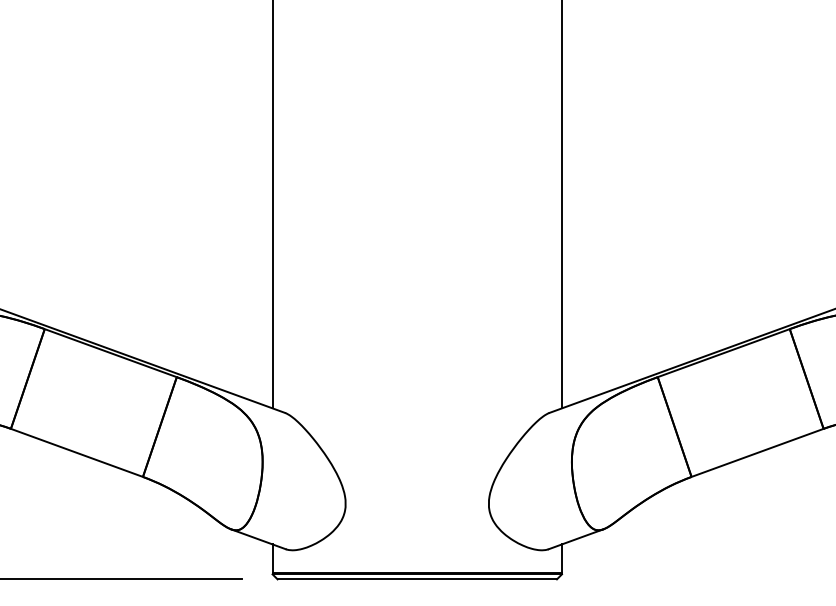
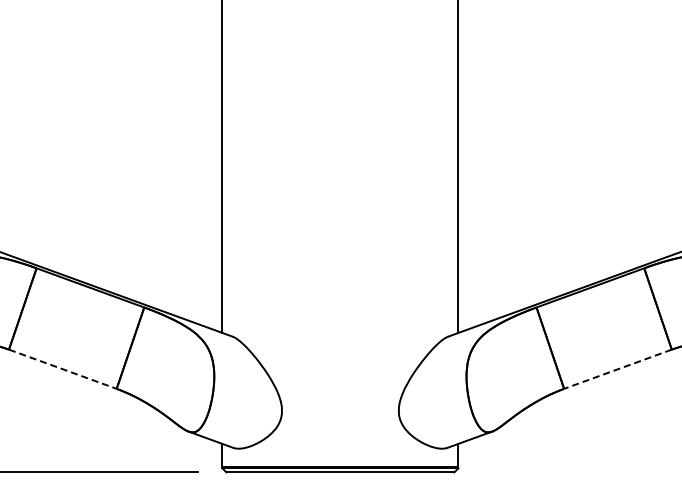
line: (77, 453) -> (63, 369), solid -> dashed
line: (757, 453) -> (617, 369), solid -> dashed

